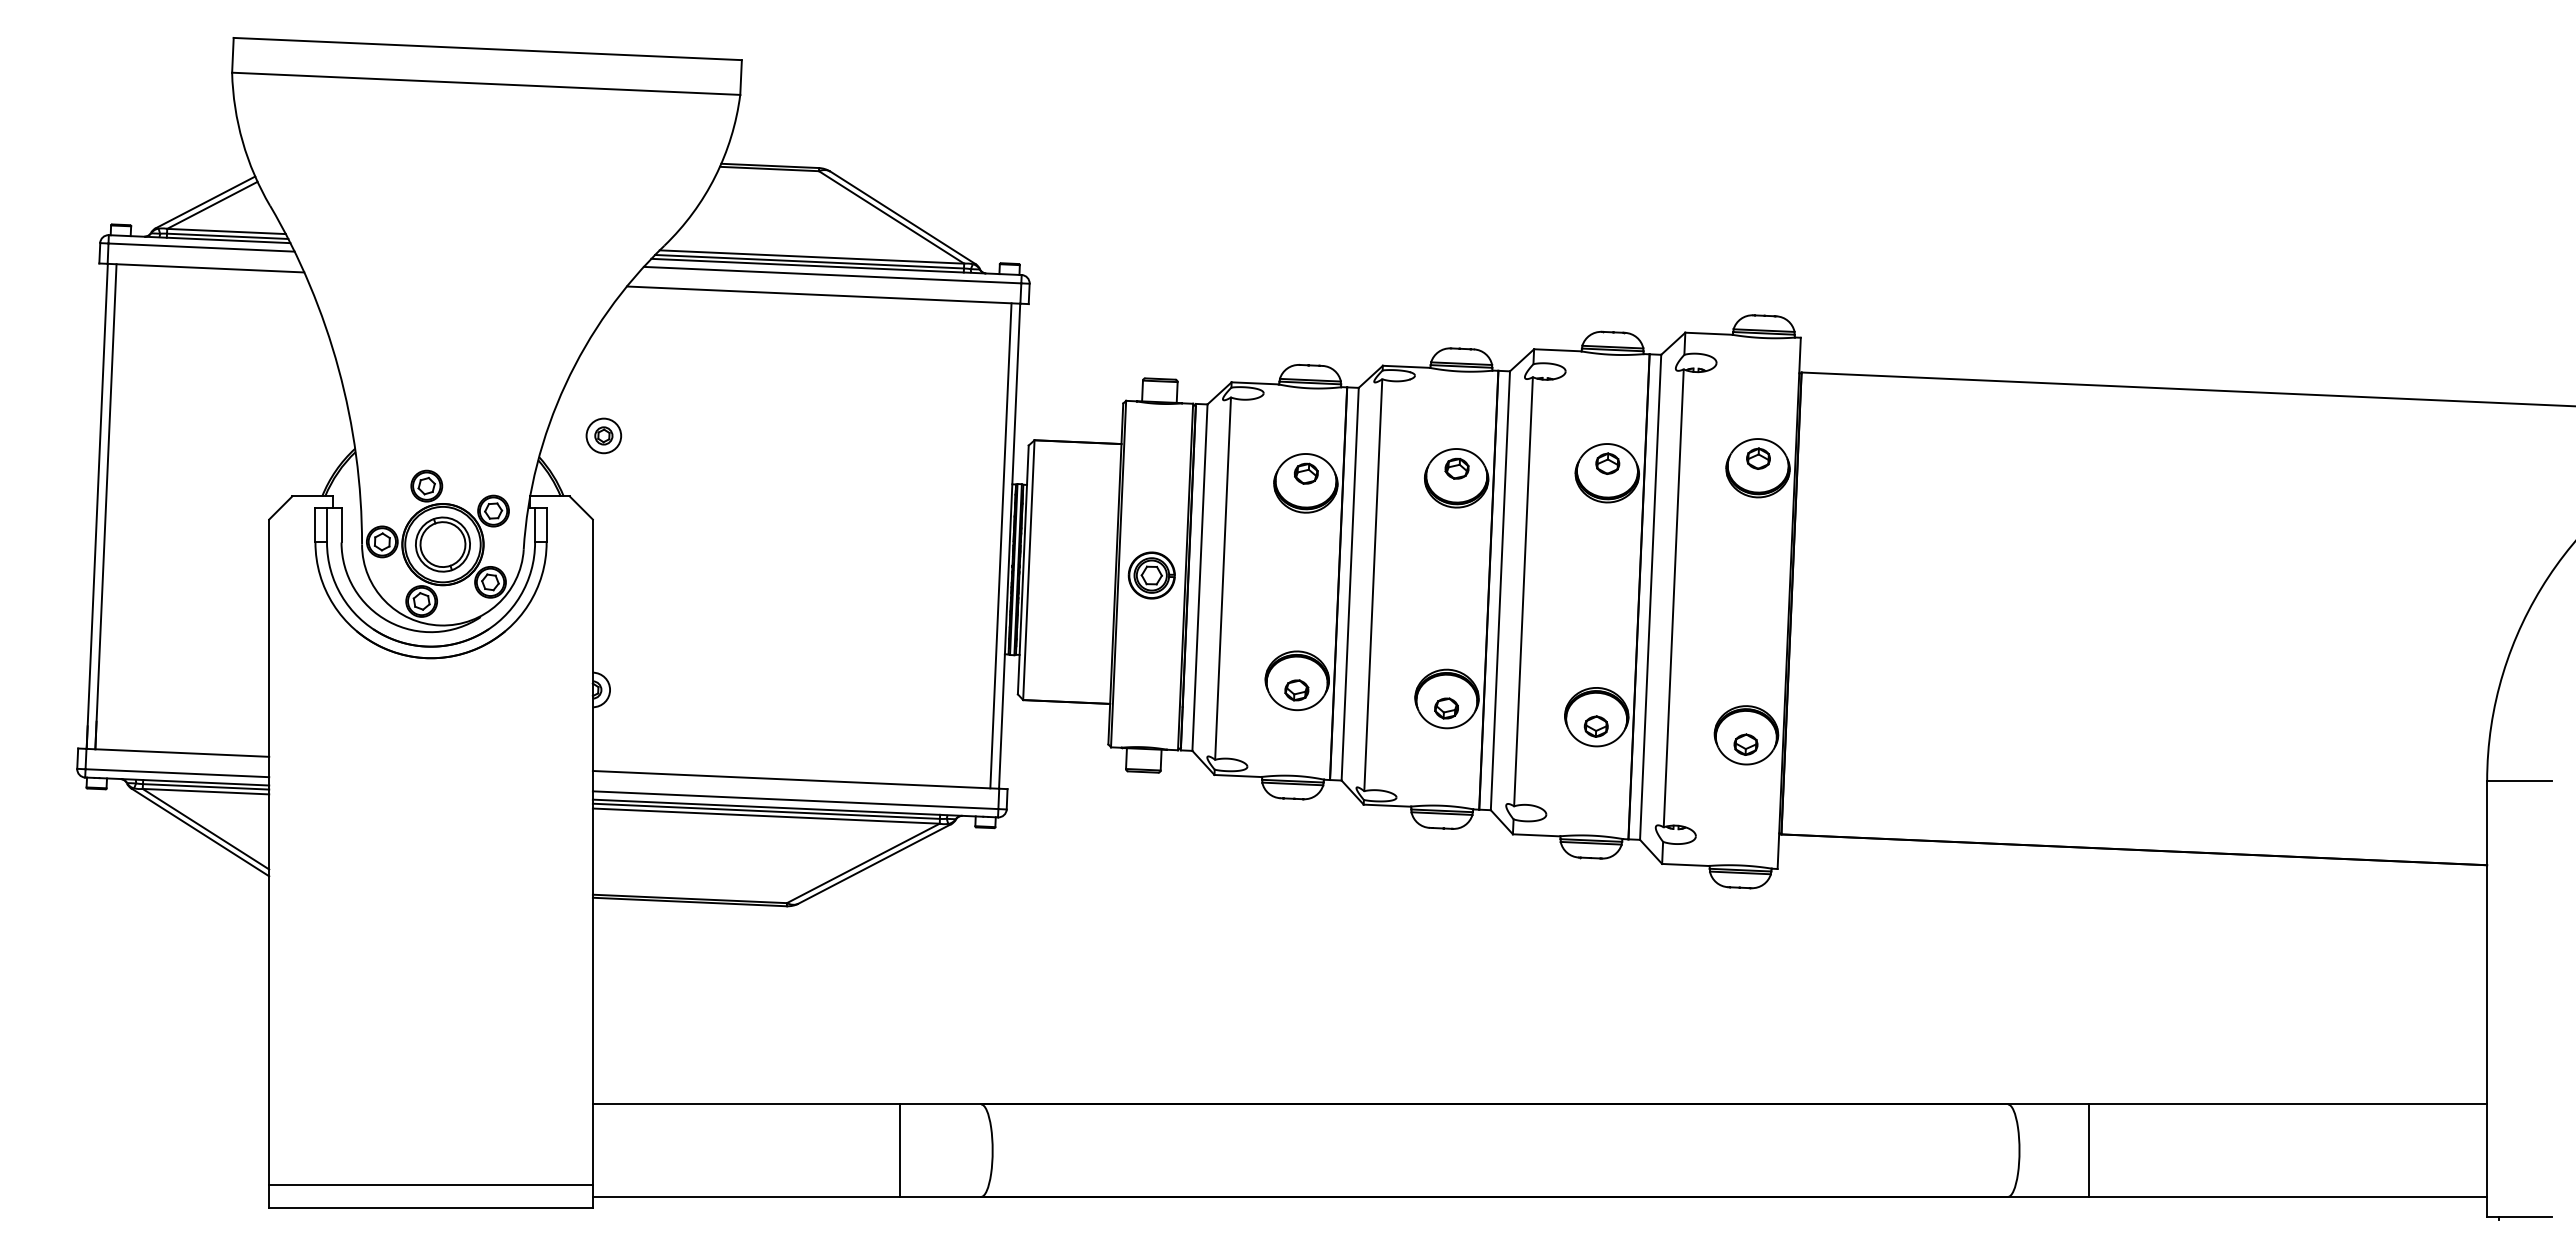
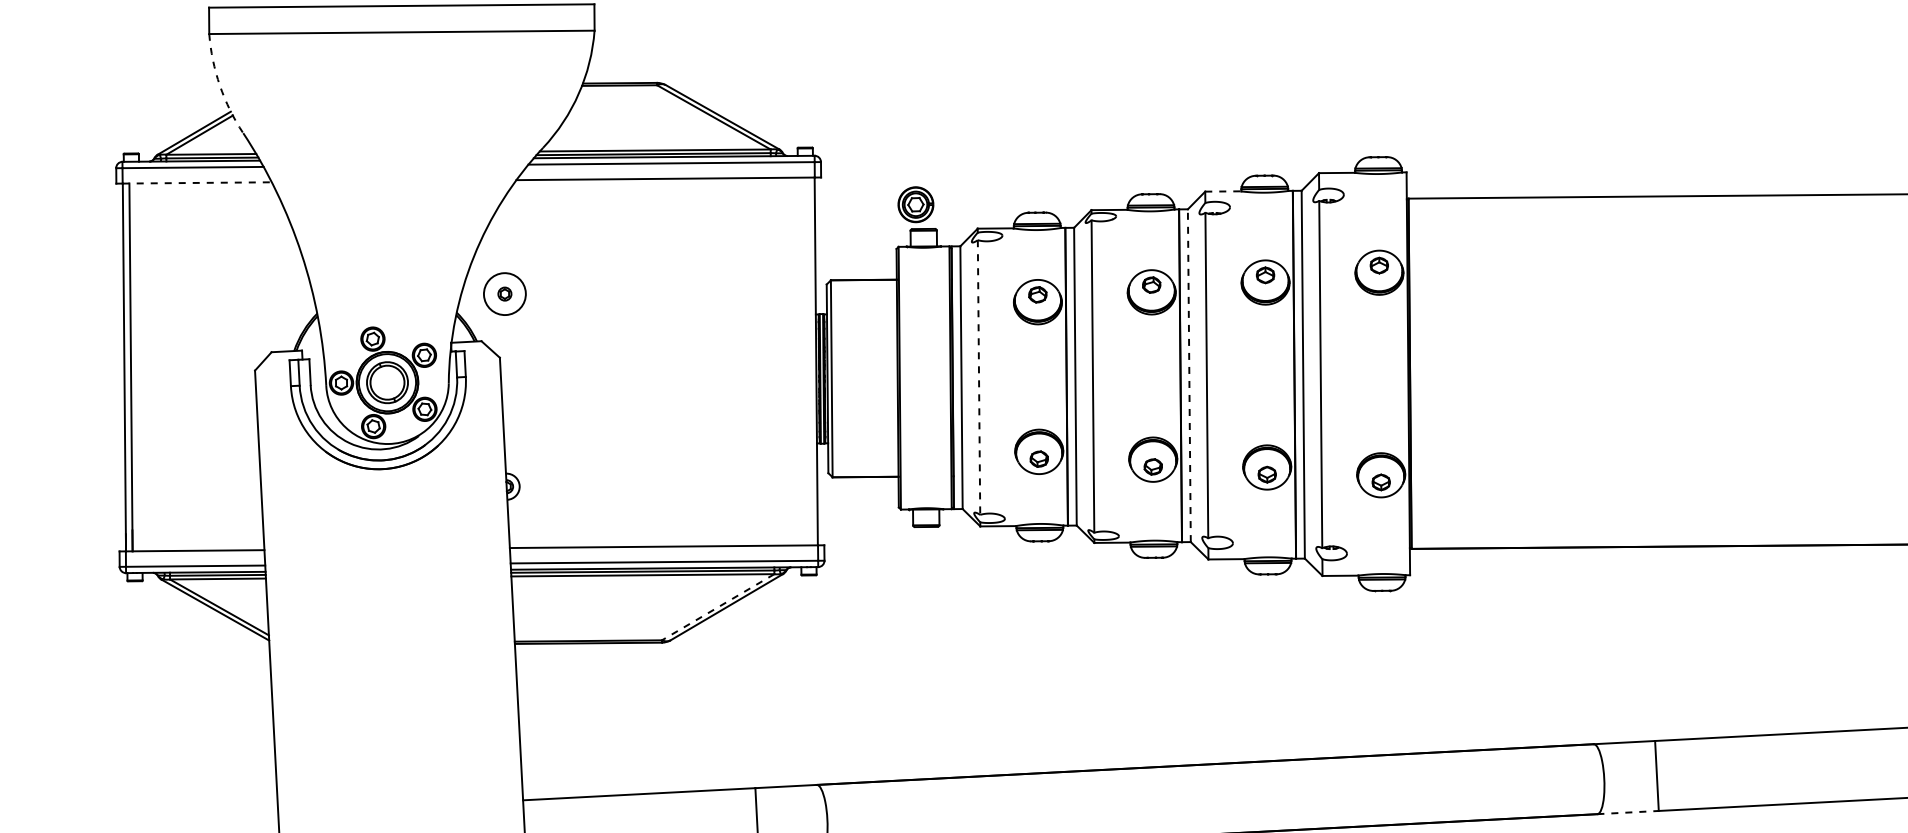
arc: (242, 141) -> (219, 85), solid -> dashed
line: (206, 268) -> (197, 183), solid -> dashed
line: (1557, 350) -> (1223, 191), solid -> dashed
circle: (603, 435) -> (504, 293), size x1.6
line: (1000, 545) -> (809, 361), removed
part: (1151, 575) -> (915, 204), moved
line: (1223, 579) -> (979, 378), solid -> dashed
line: (1500, 590) -> (1189, 375), solid -> dashed
line: (862, 863) -> (717, 607), solid -> dashed
line: (2048, 1196) -> (1628, 812), solid -> dashed

